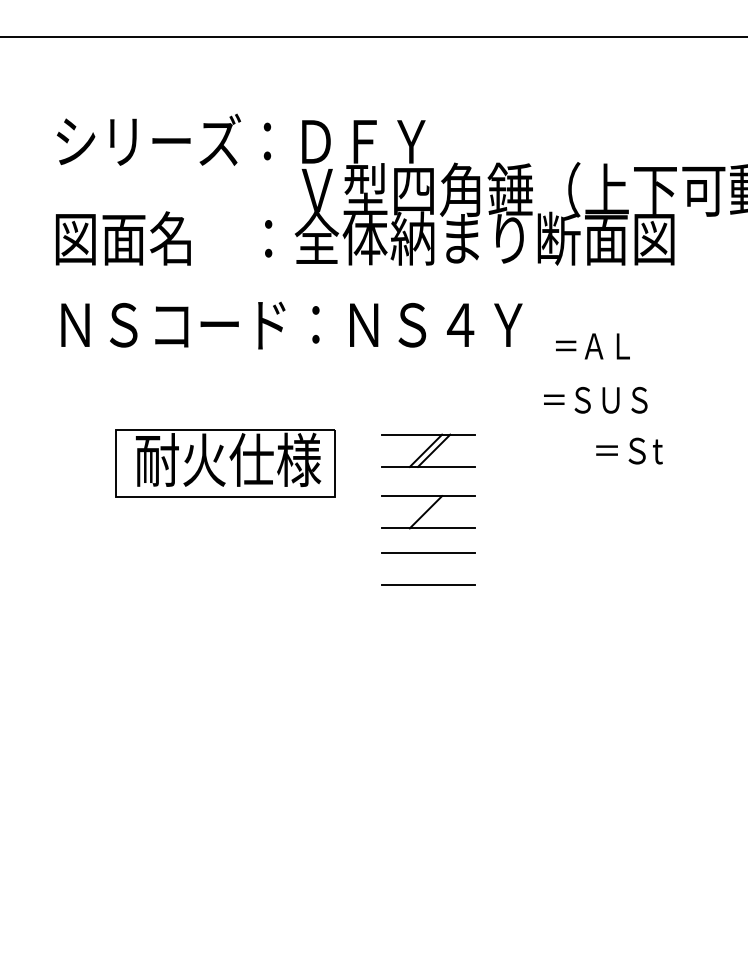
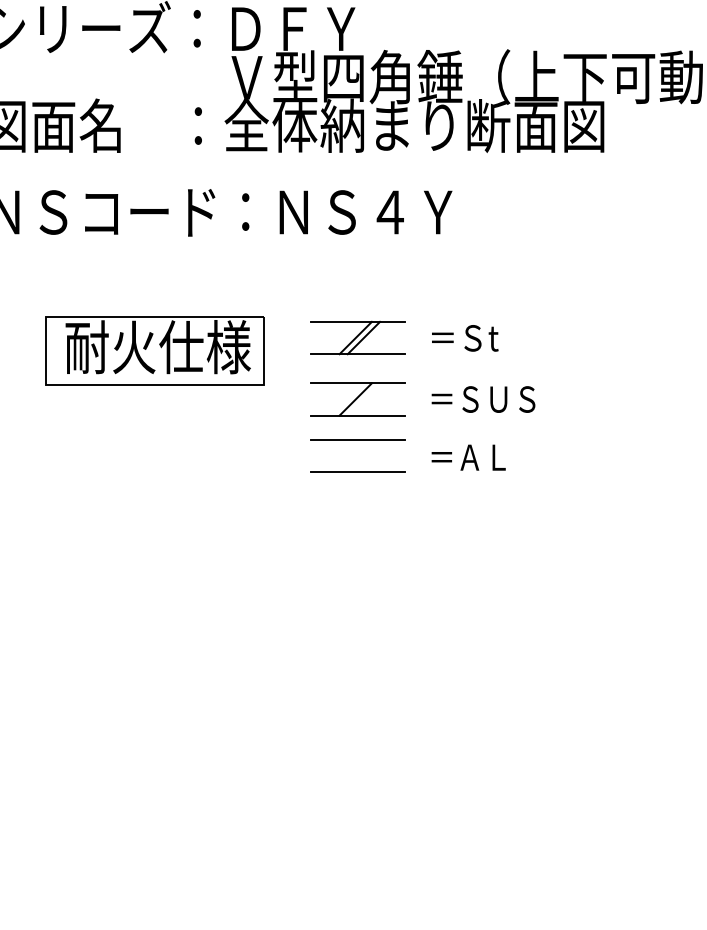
text: (592, 346) -> (468, 457), moved
text: (595, 400) -> (483, 399), moved
text: (629, 450) -> (465, 337), moved

